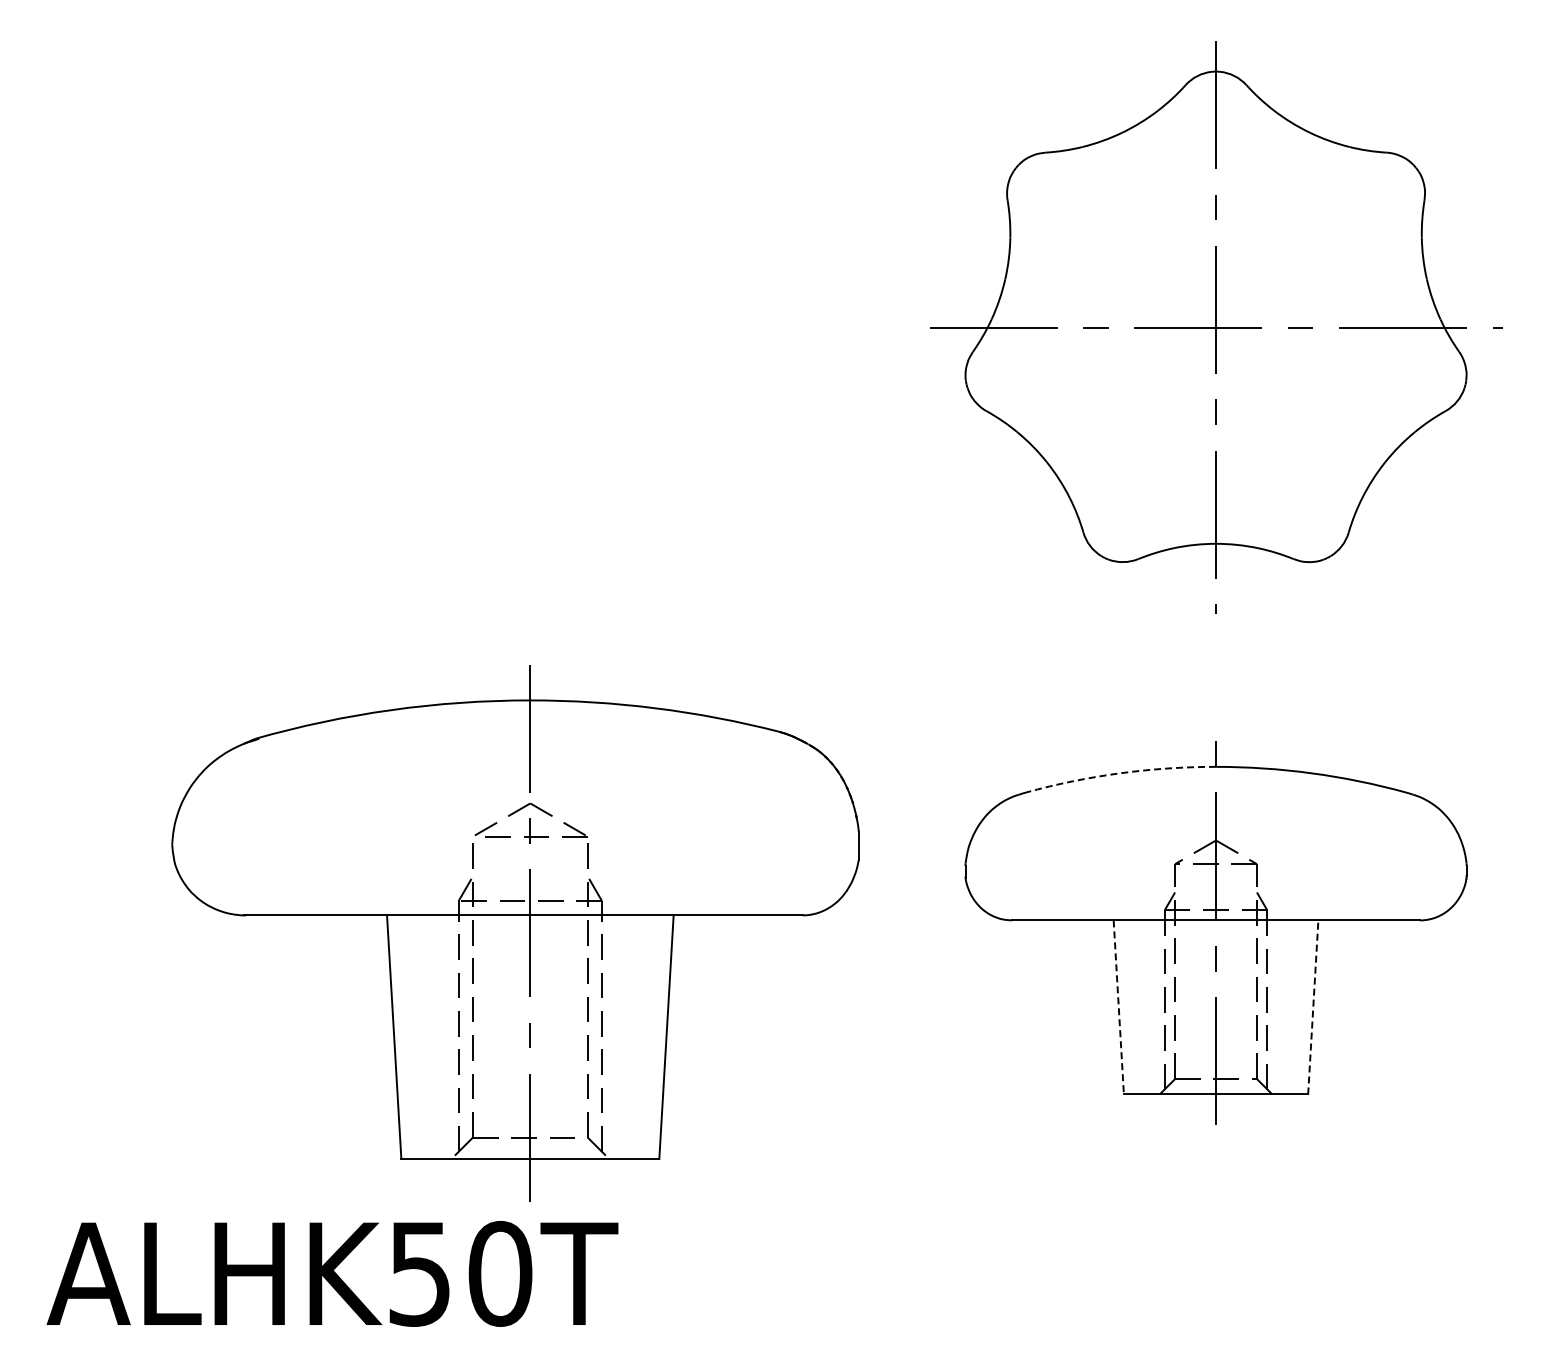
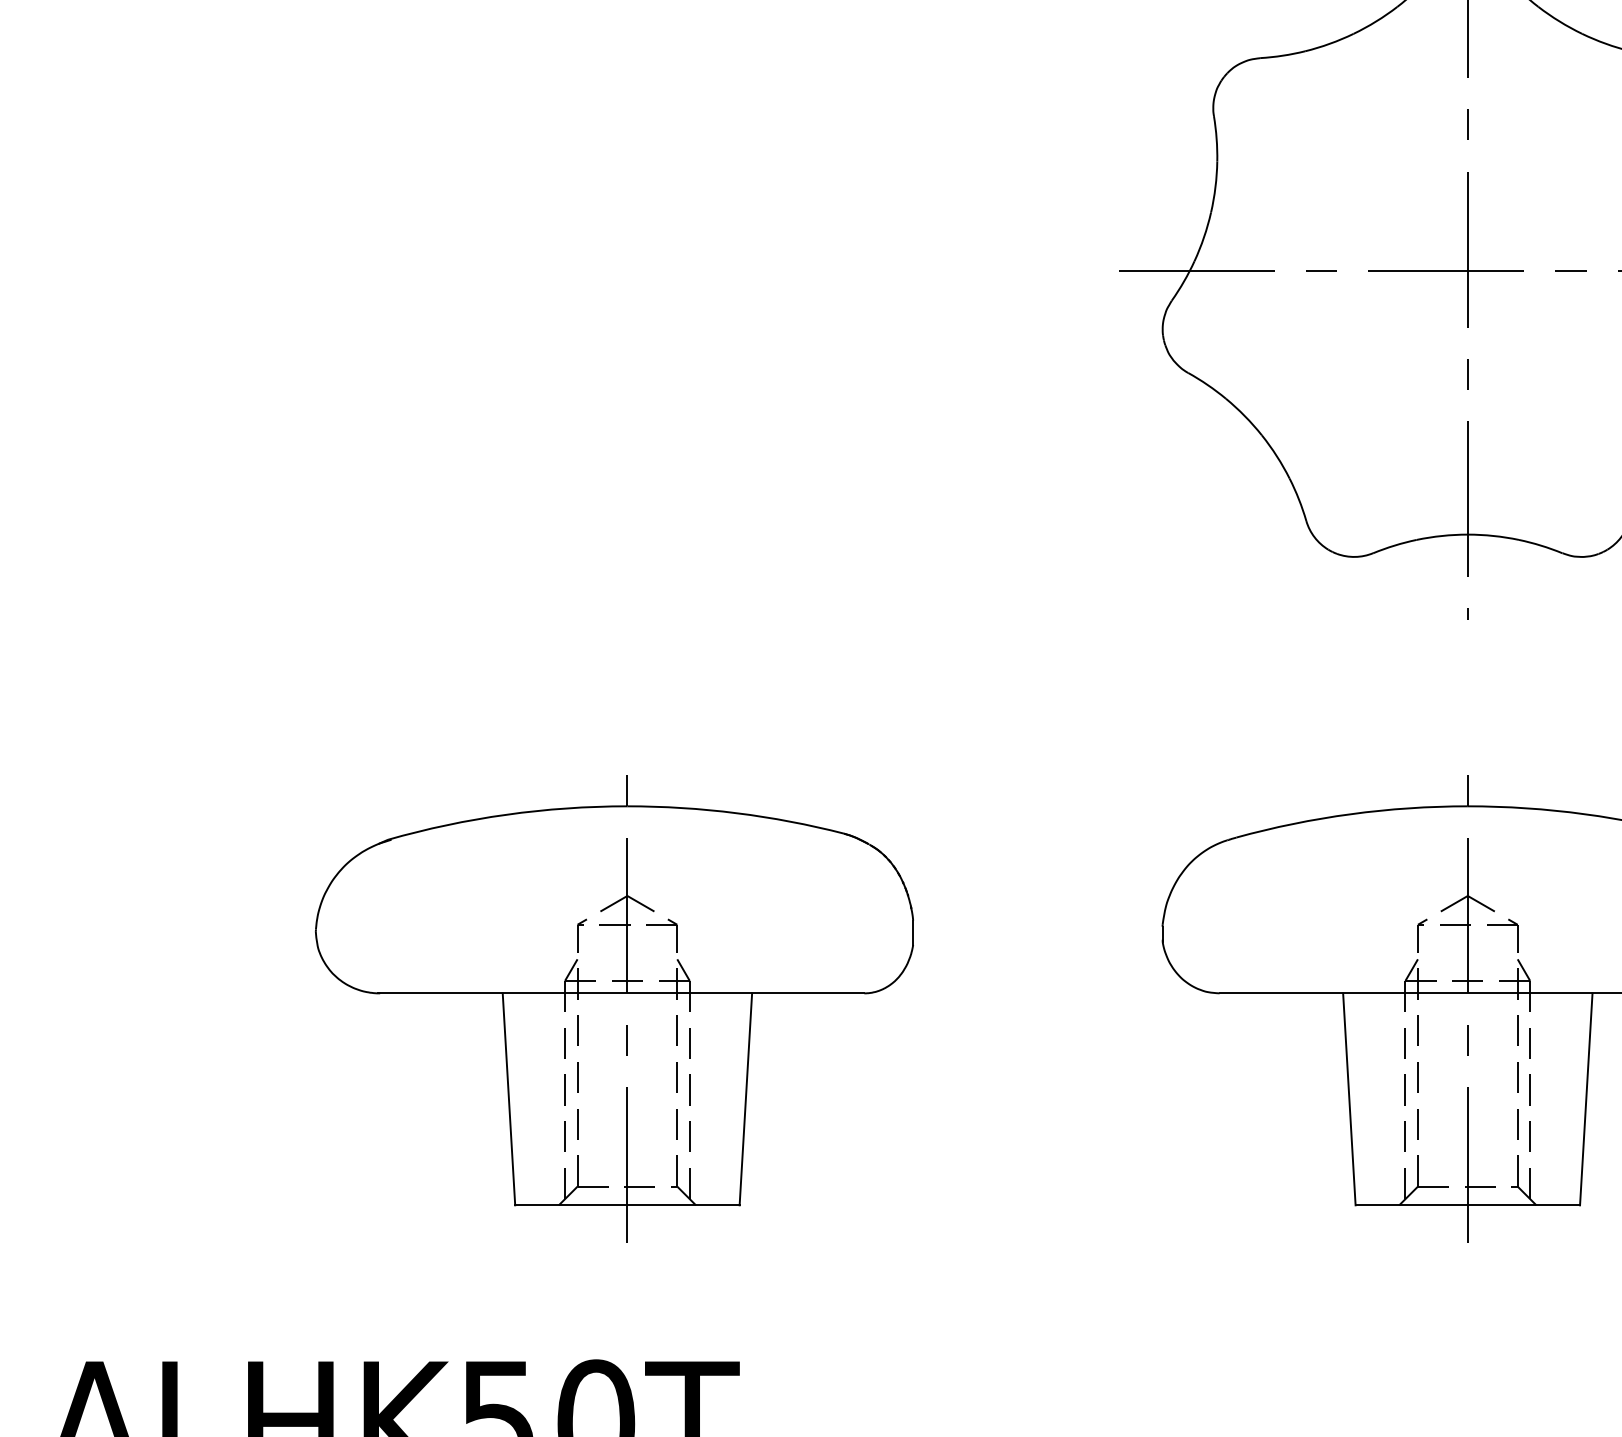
arc: (1120, 773) -> (1351, 814), dashed -> solid
part: (515, 932) -> (614, 1008), size x0.71
line: (1313, 1006) -> (1586, 1098), dashed -> solid
line: (1118, 1007) -> (1349, 1099), dashed -> solid

